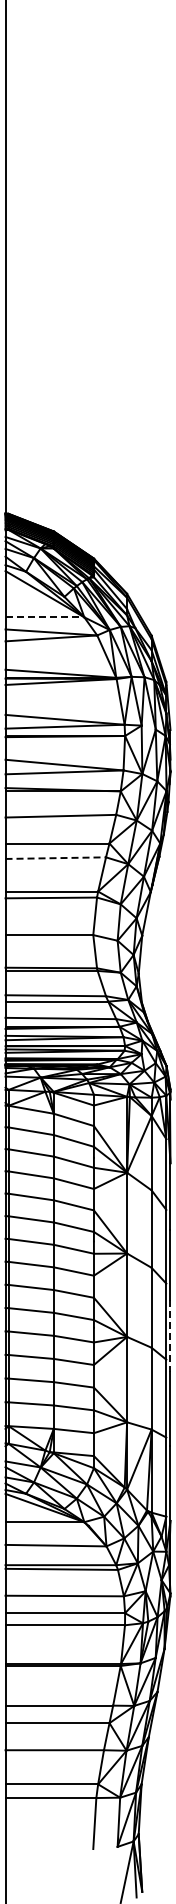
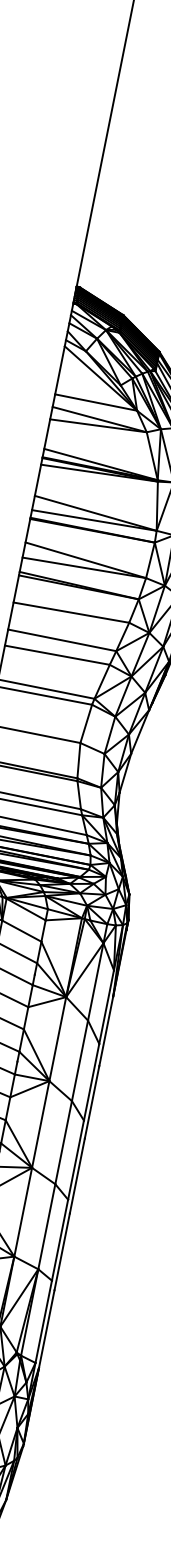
line: (45, 617) -> (96, 402), dashed -> solid
line: (56, 858) -> (58, 655), dashed -> solid
line: (170, 1336) -> (77, 1176), dashed -> solid

